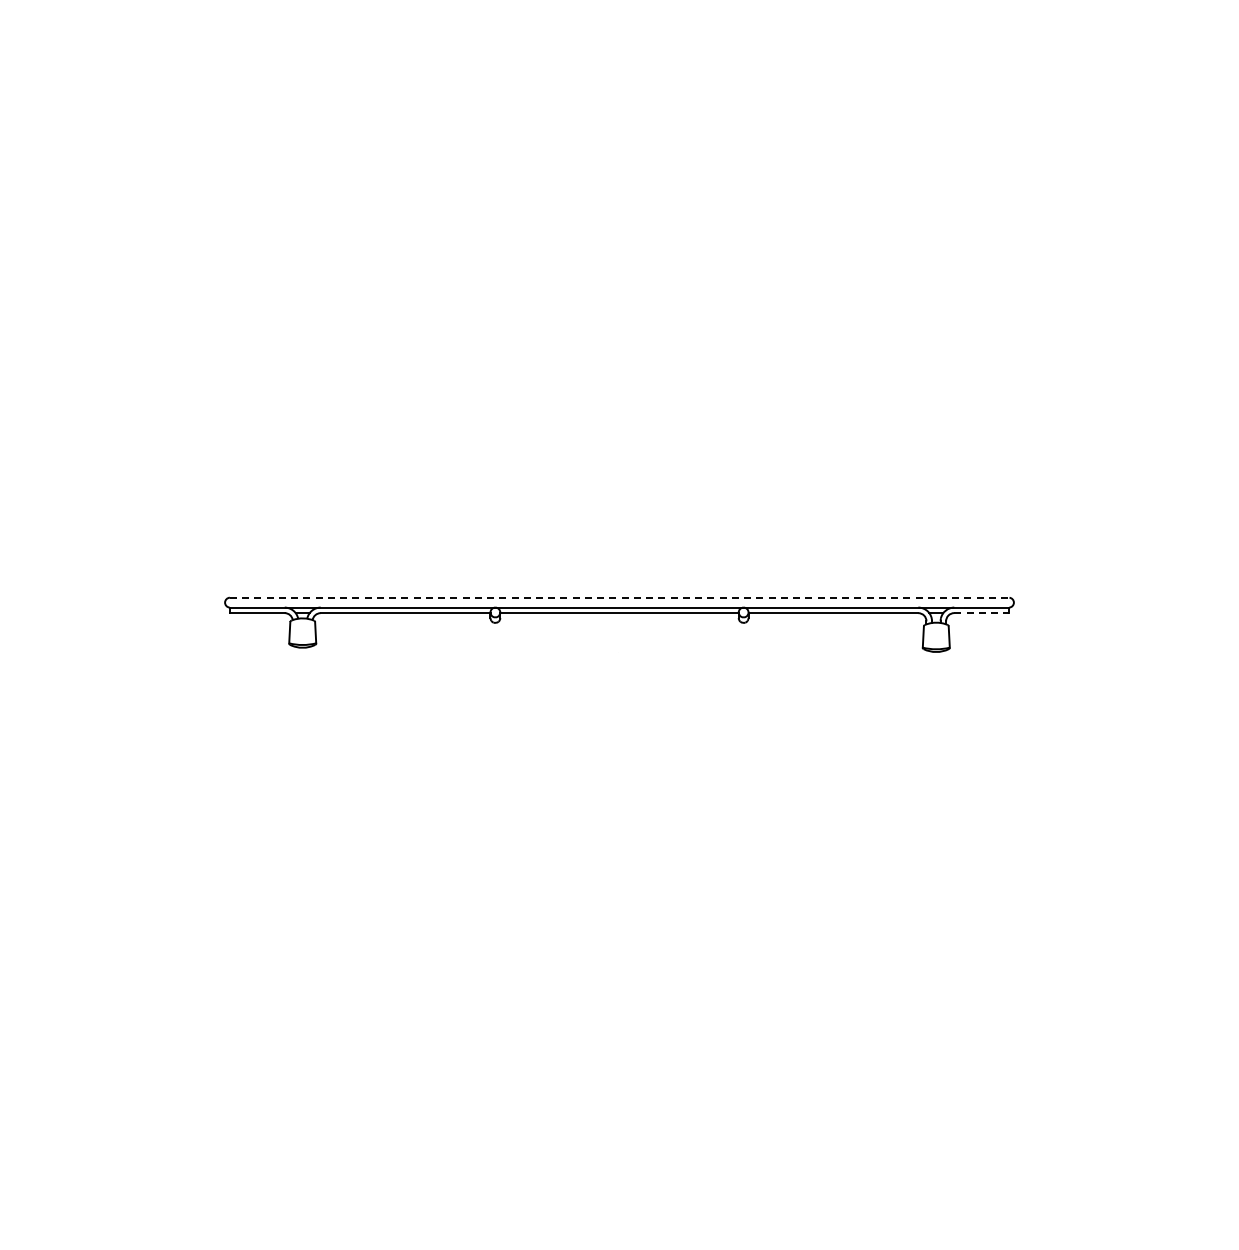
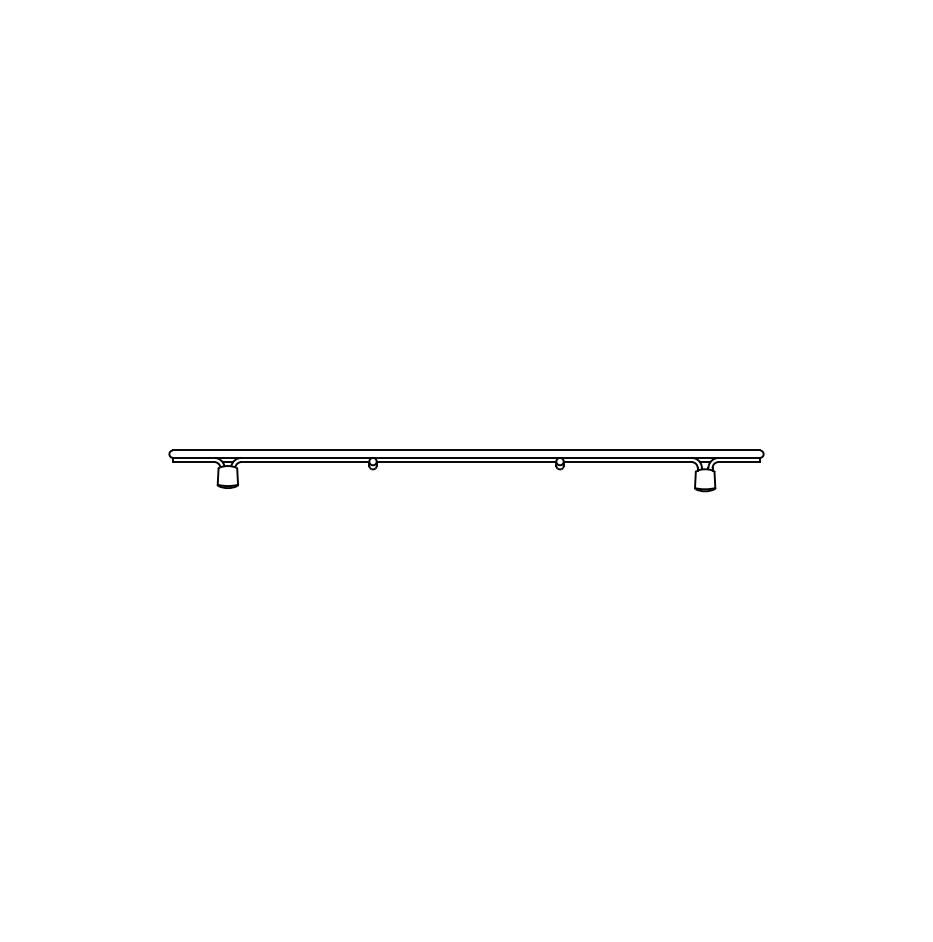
line: (619, 597) -> (466, 450), dashed -> solid
line: (982, 613) -> (739, 462), dashed -> solid

